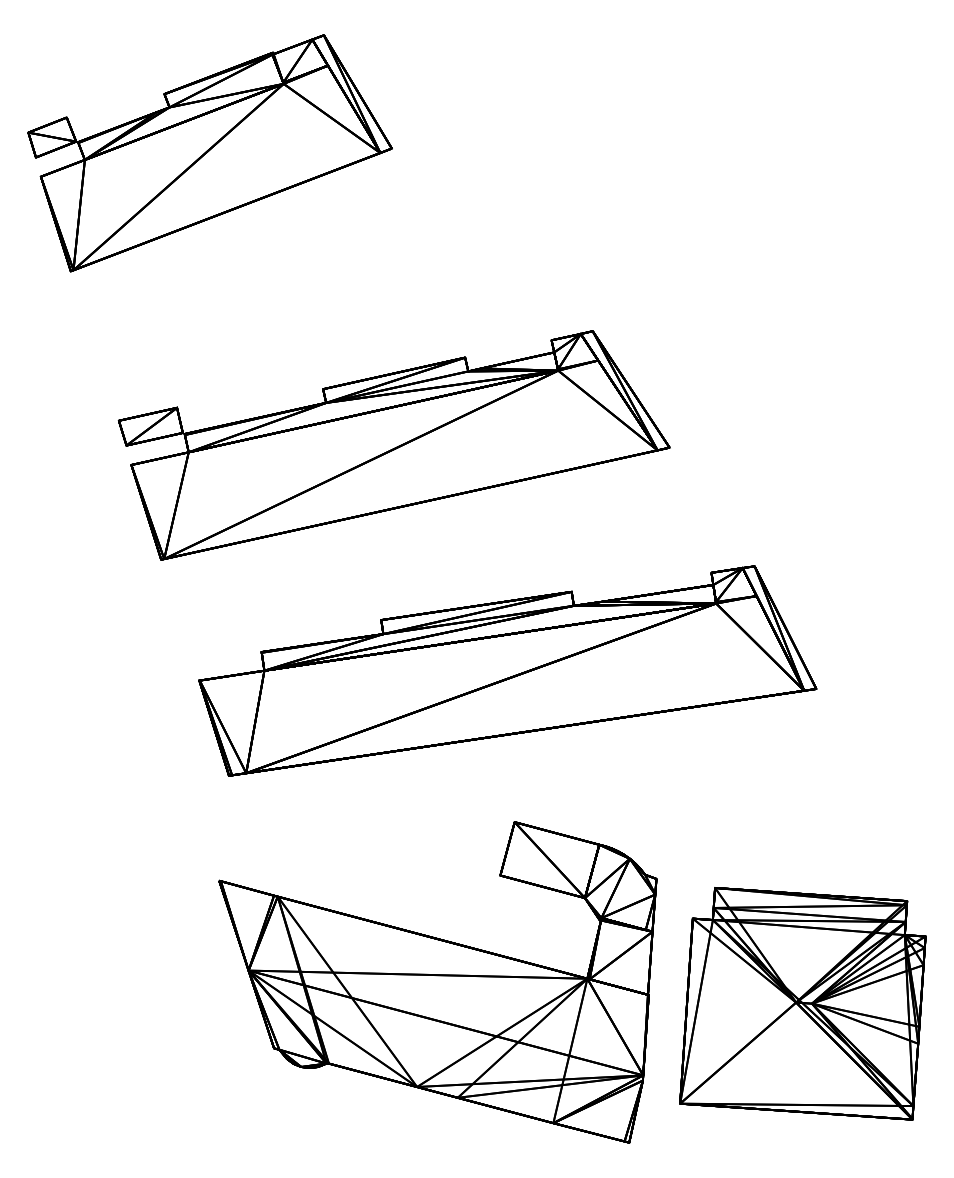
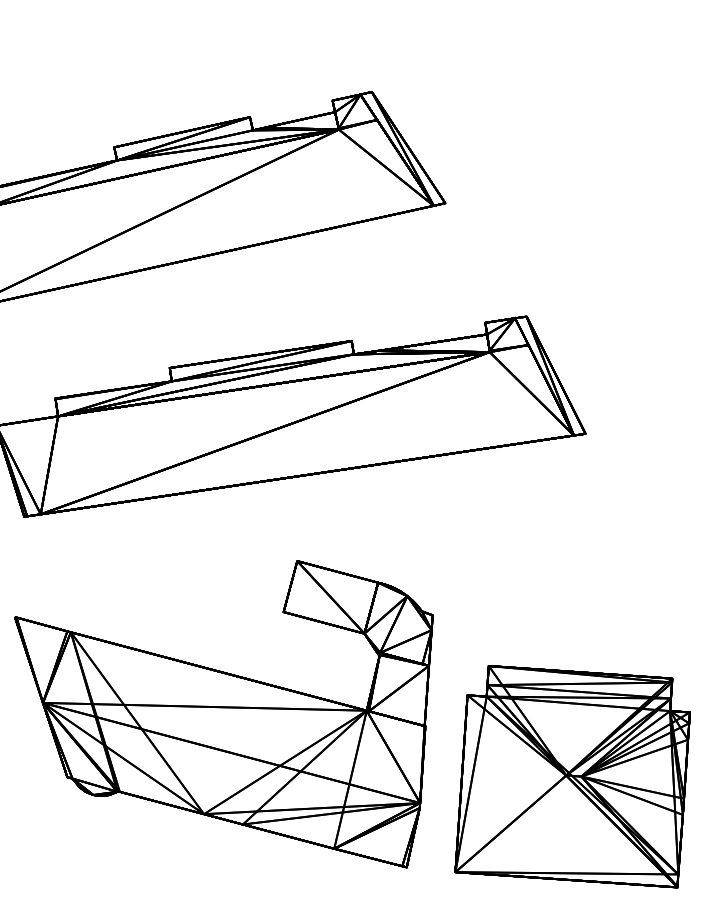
part: (802, 1003) -> (572, 776), moved

